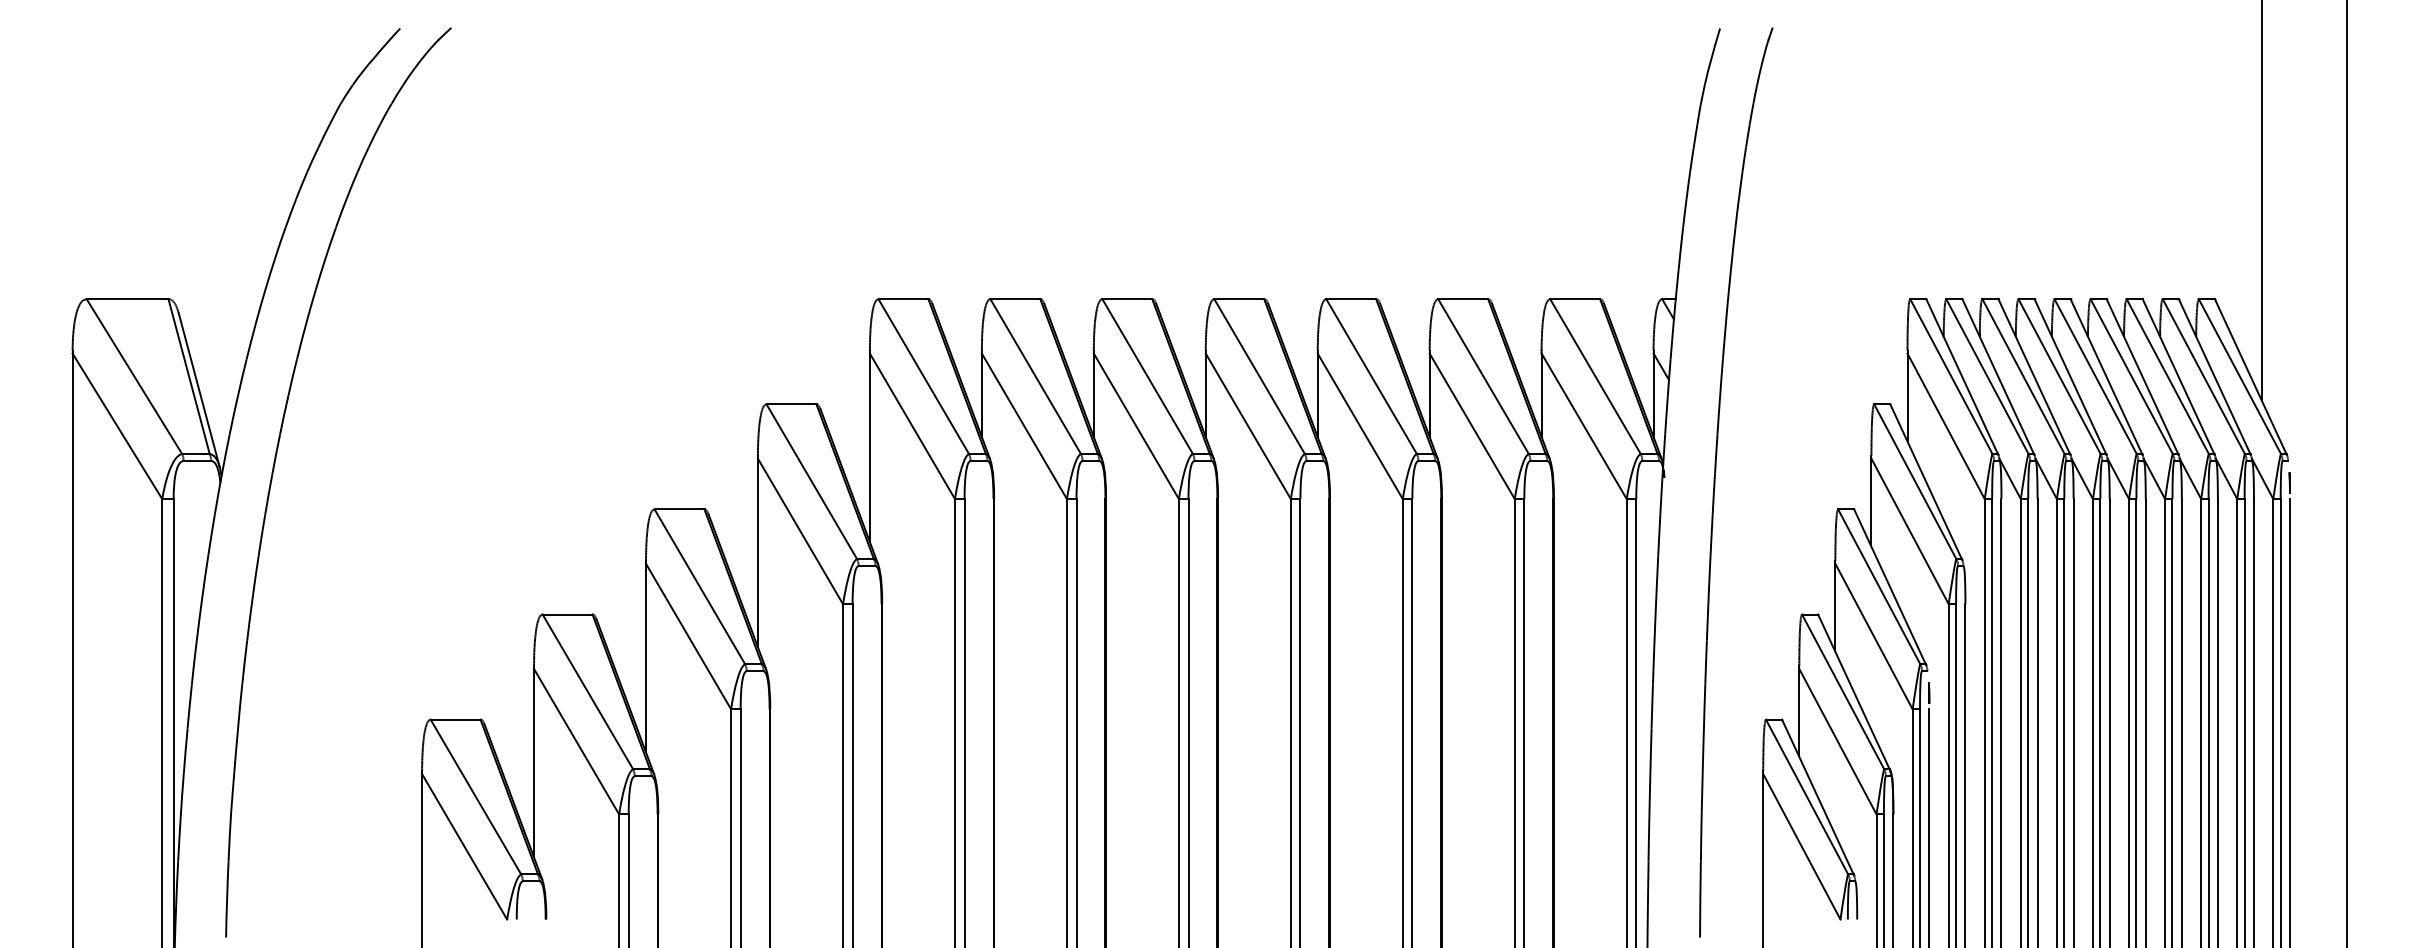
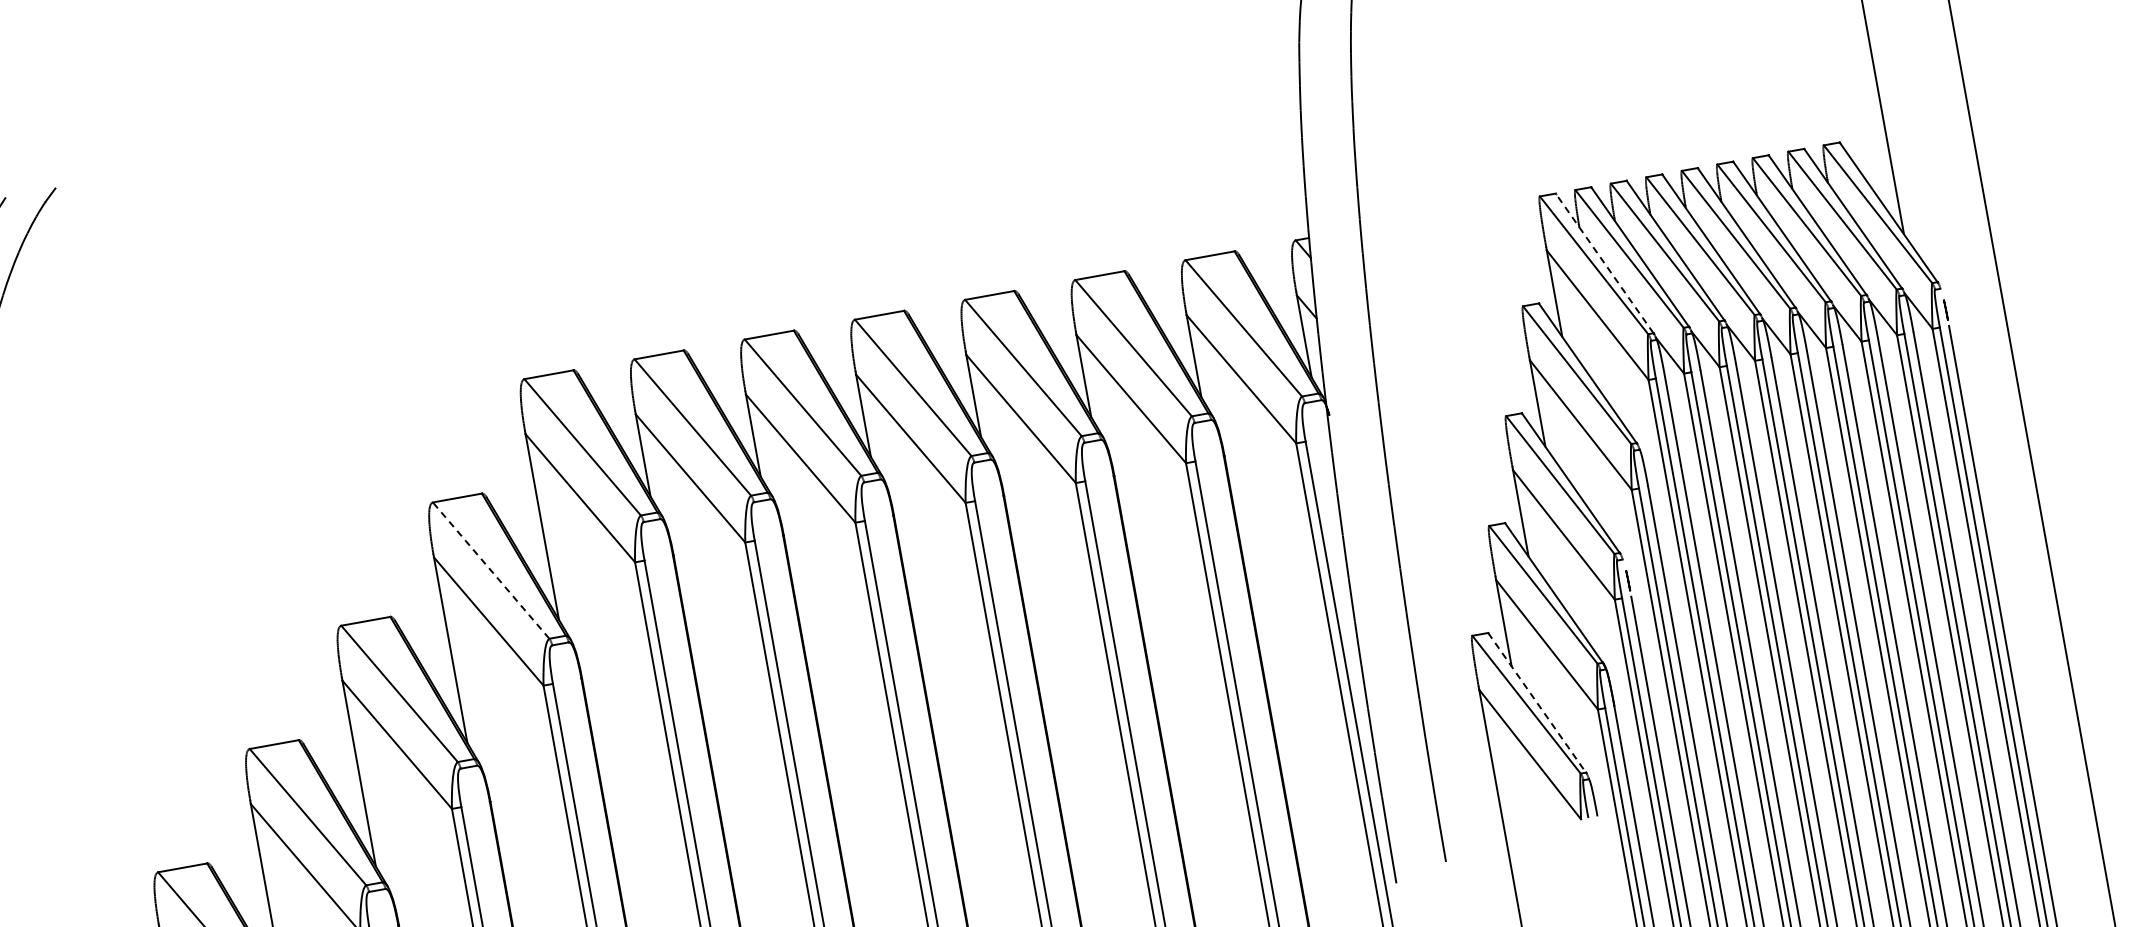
line: (1961, 376) -> (1604, 263), solid -> dashed
line: (811, 481) -> (490, 570), solid -> dashed
line: (1818, 797) -> (1537, 703), solid -> dashed

